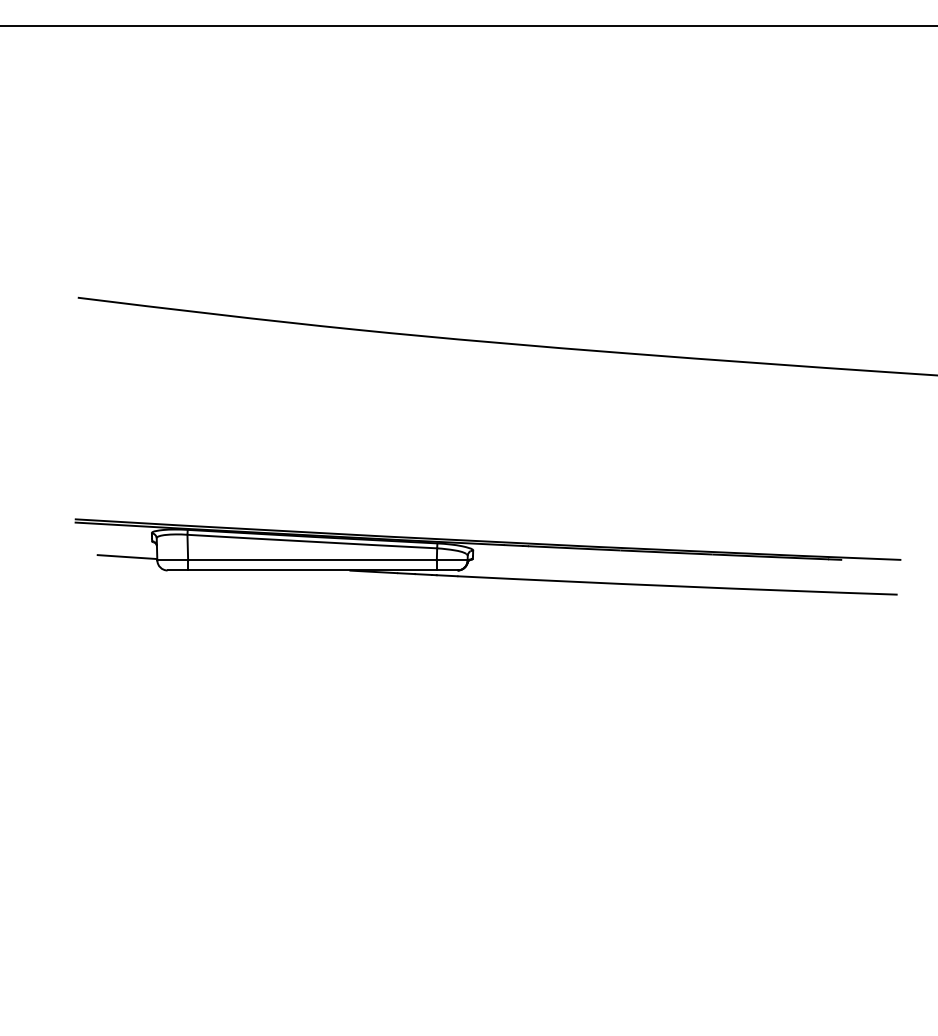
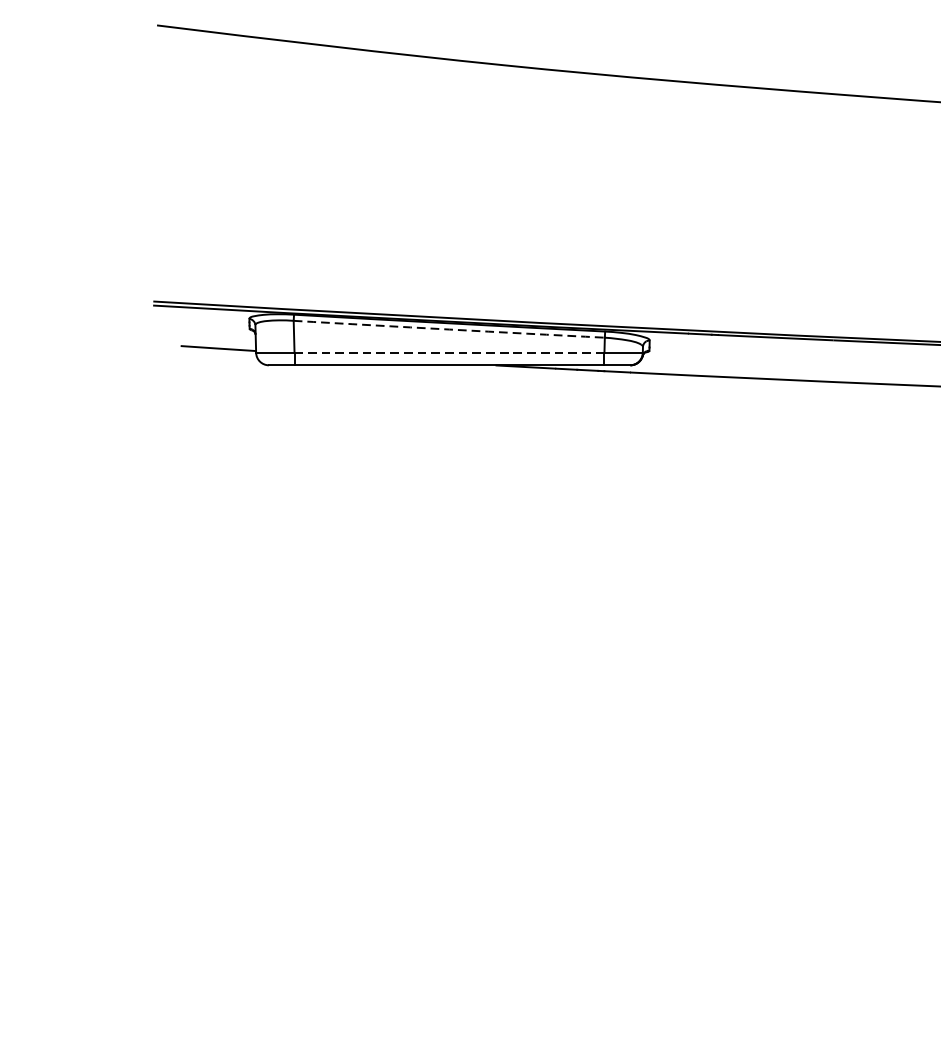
arc: (312, 541) -> (449, 329), solid -> dashed
line: (311, 560) -> (448, 352), solid -> dashed

